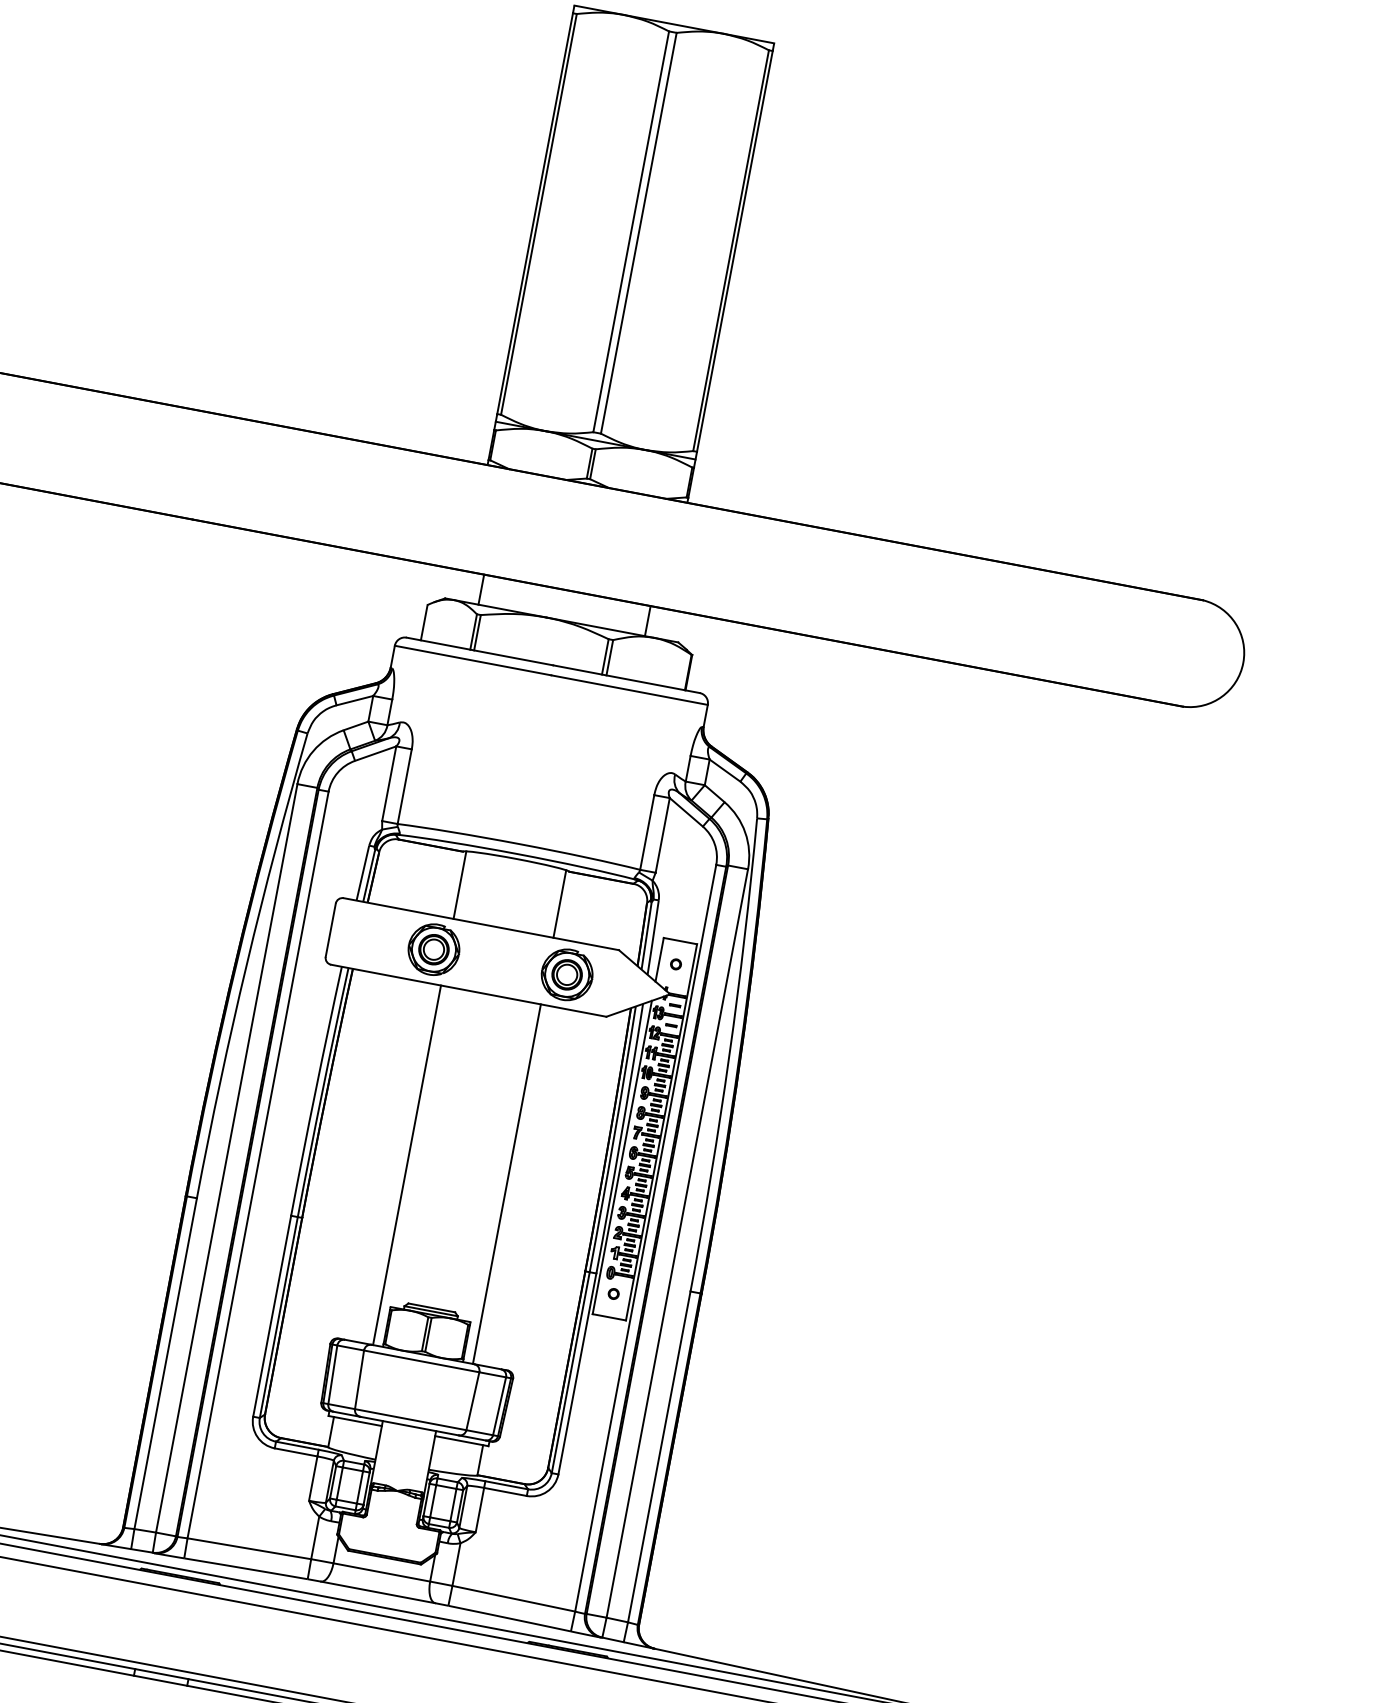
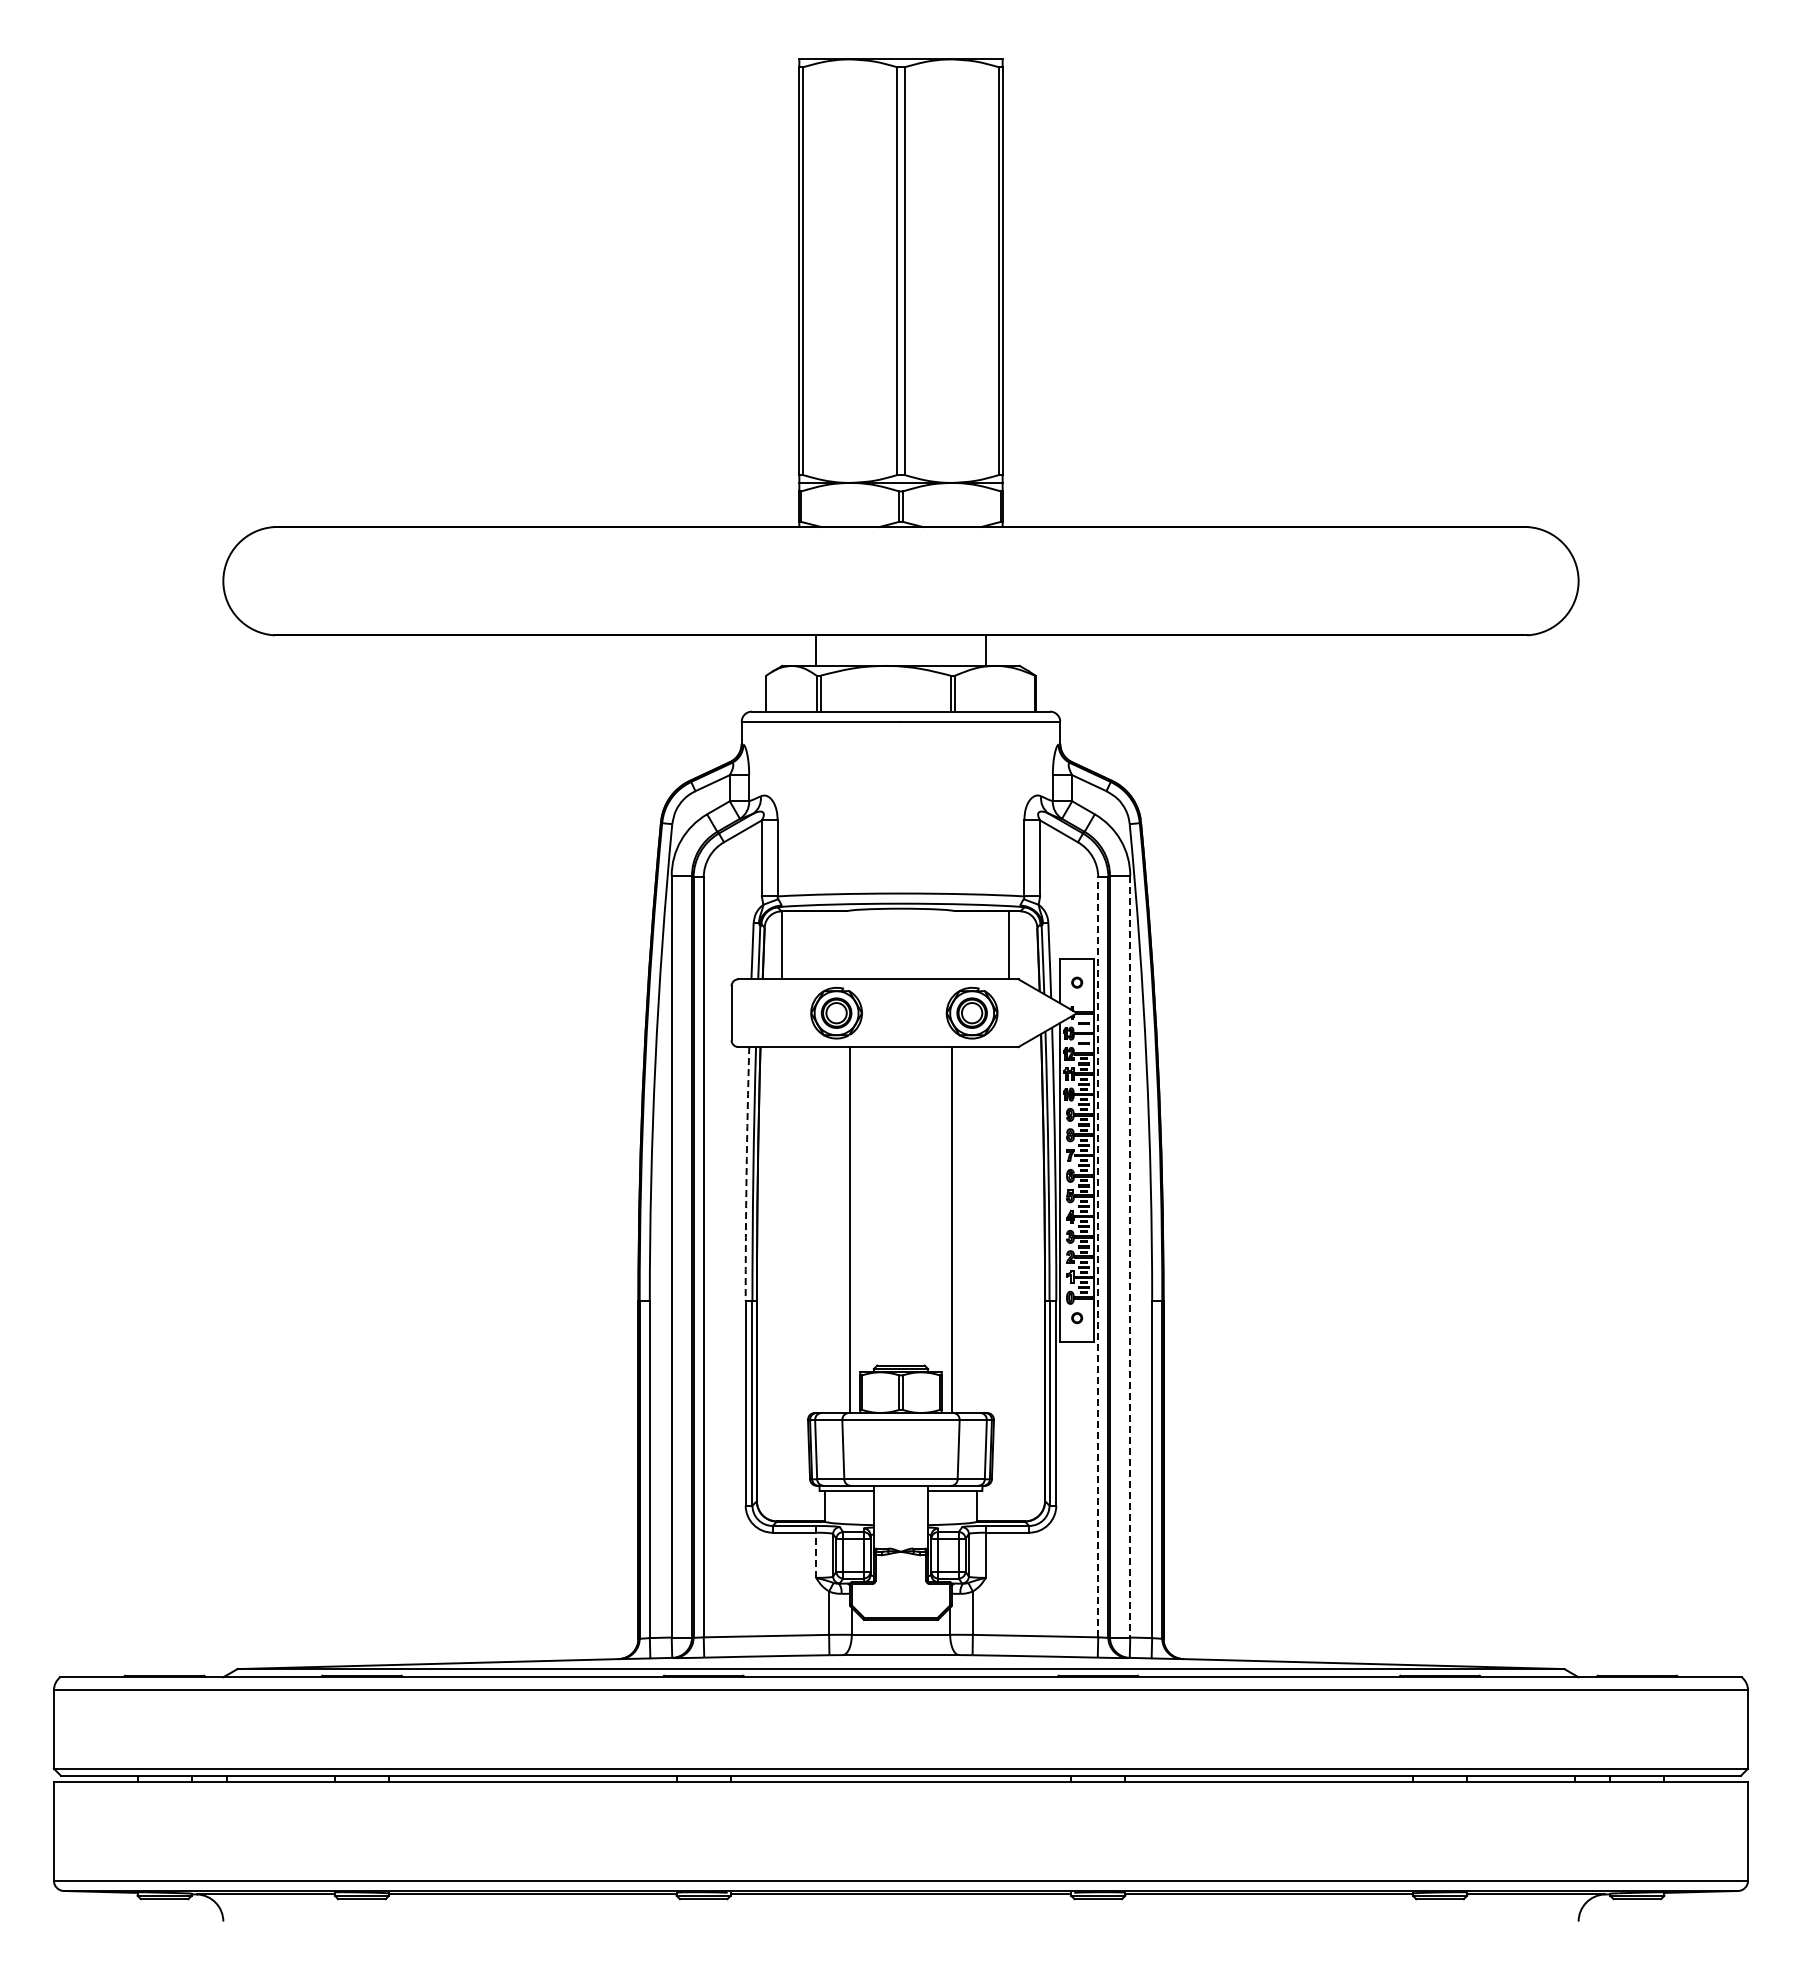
line: (460, 884) -> (782, 944), moved
line: (559, 903) -> (1008, 944), moved
arc: (315, 1091) -> (746, 1174), solid -> dashed
line: (645, 1238) -> (1098, 1257), solid -> dashed
line: (677, 1243) -> (1130, 1256), solid -> dashed
line: (313, 1478) -> (816, 1555), solid -> dashed

